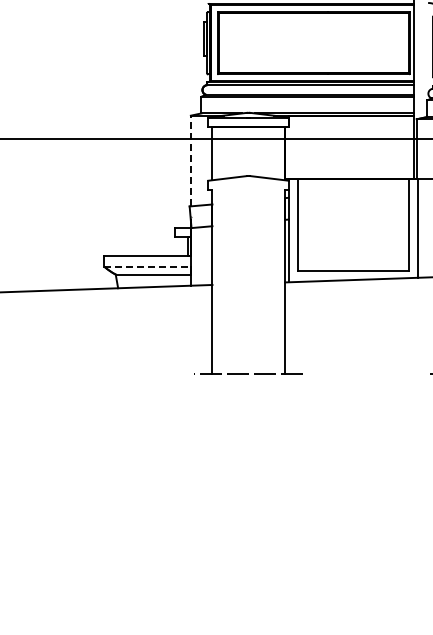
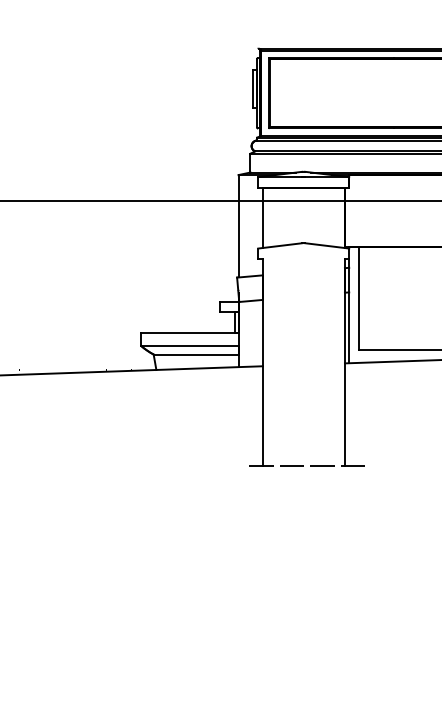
line: (190, 160) -> (238, 225), dashed -> solid
line: (148, 266) -> (190, 345), dashed -> solid

